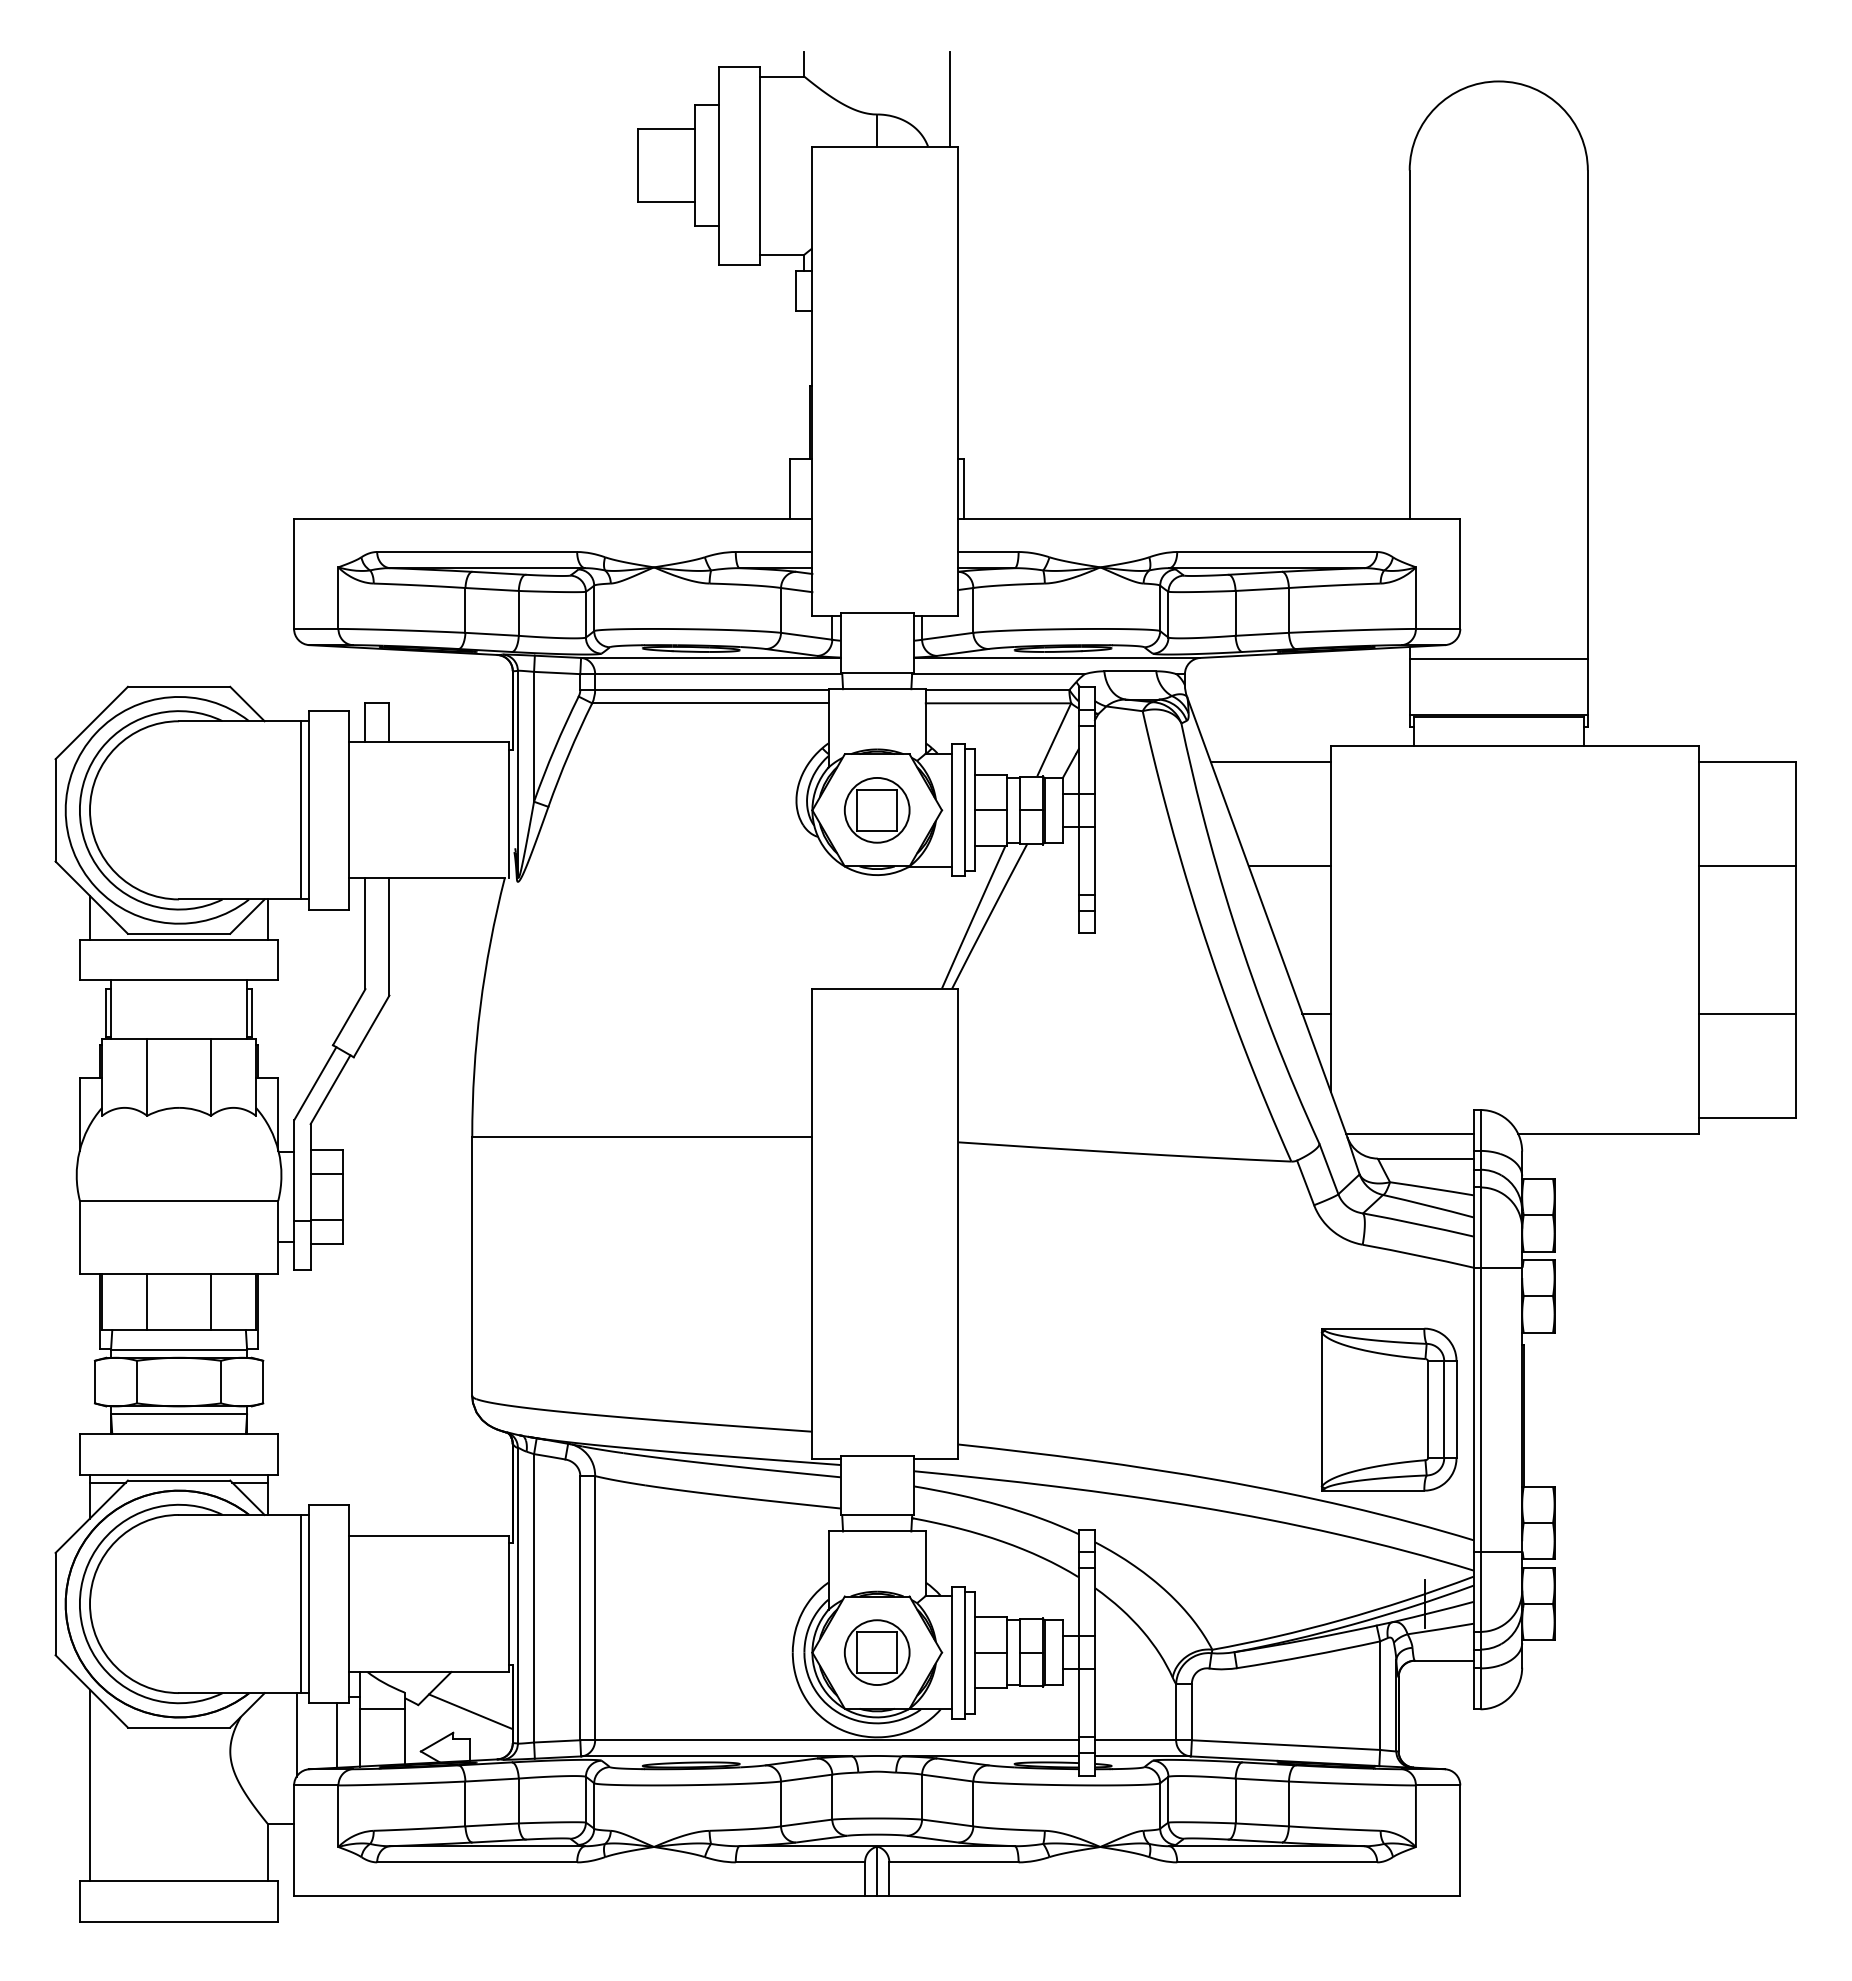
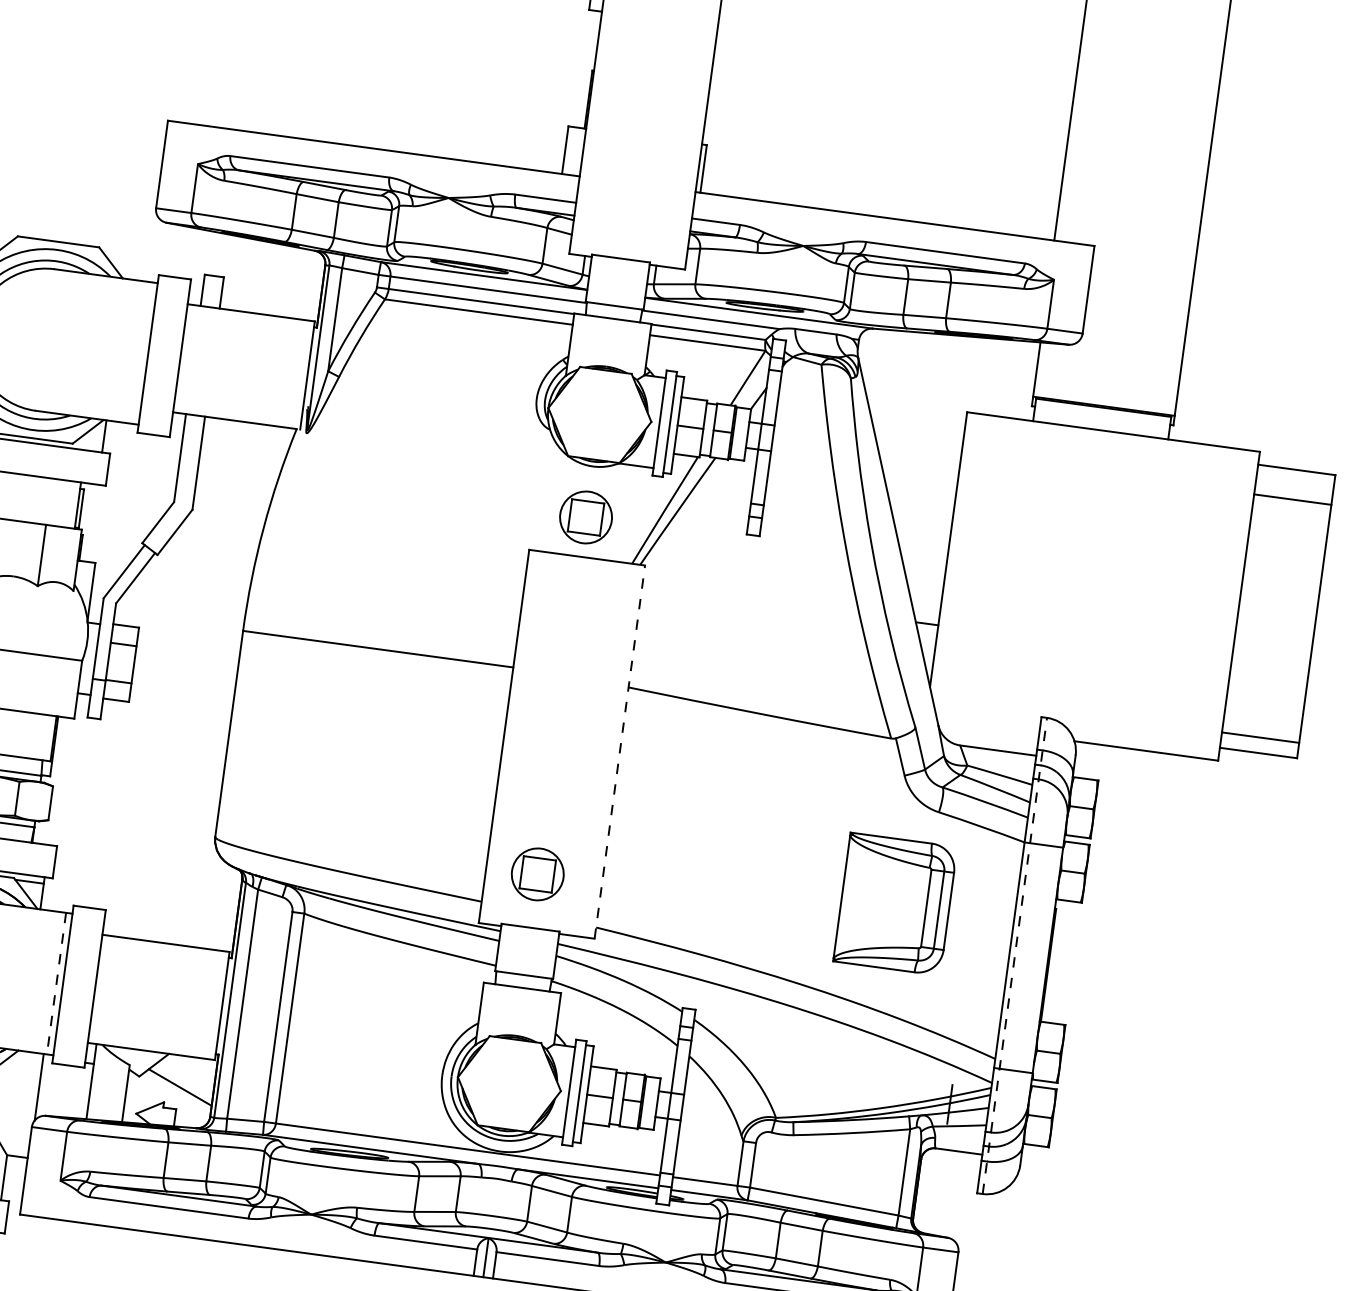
line: (1498, 659) -> (1109, 361), removed
line: (1270, 761) -> (917, 418), removed
line: (300, 810) -> (141, 353), removed
part: (876, 810) -> (585, 517), moved
line: (1289, 866) -> (921, 503), removed
line: (1747, 866) -> (1292, 499), moved
line: (1747, 1013) -> (1260, 737), moved
line: (1409, 1134) -> (987, 729), removed
line: (958, 1223) -> (620, 751), solid -> dashed
line: (210, 1301) -> (17, 733), removed
part: (1388, 1409) -> (894, 904), moved
line: (1480, 1409) -> (1014, 955), solid -> dashed
line: (300, 1604) -> (56, 983), solid -> dashed
part: (876, 1652) -> (537, 874), moved
line: (382, 1709) -> (110, 1076), removed
line: (337, 1735) -> (71, 1092), removed

